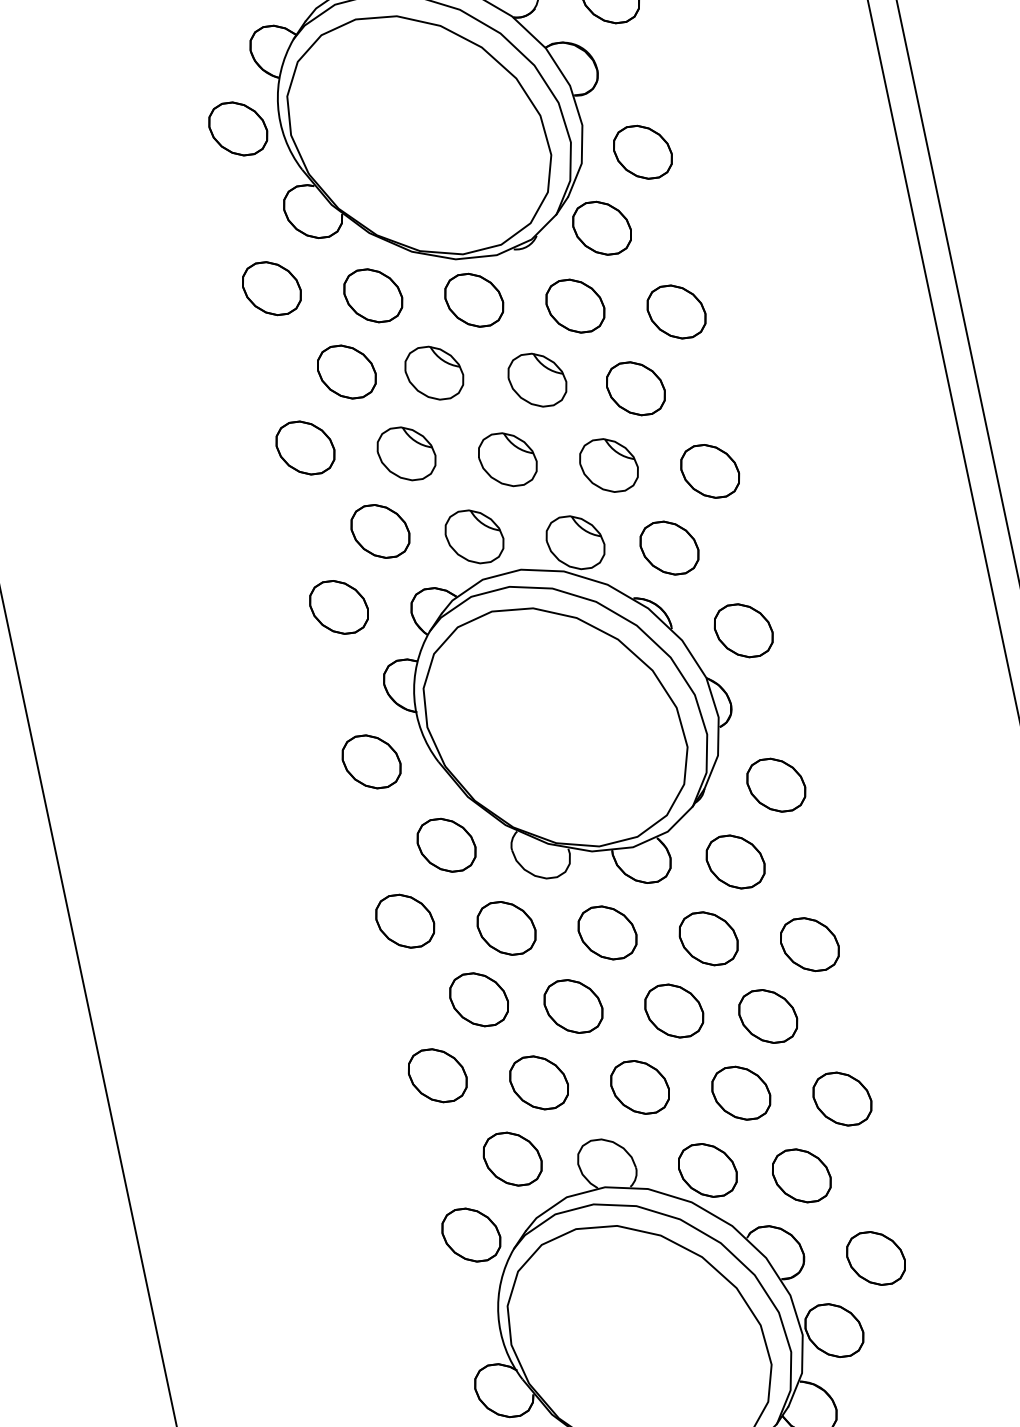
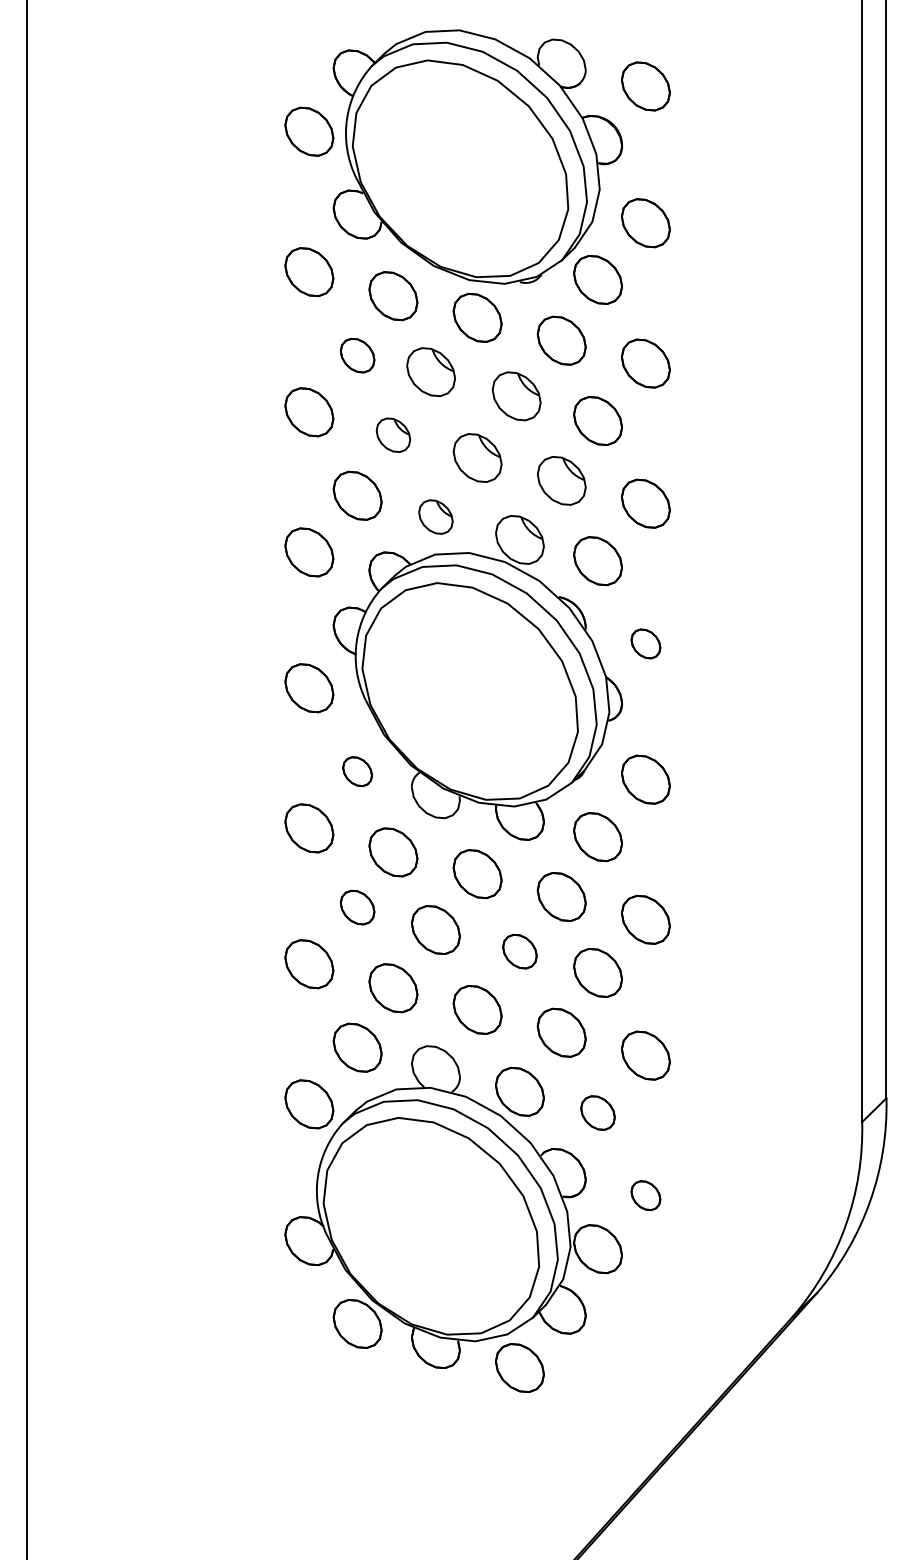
part: (346, 371) -> (357, 355), size x0.7
part: (406, 454) -> (393, 435), size x0.7
part: (473, 536) -> (435, 516), size x0.7
part: (743, 630) -> (645, 643), size x0.6
part: (446, 845) -> (357, 771), size x0.6
part: (478, 999) -> (357, 907), size x0.7
part: (673, 1010) -> (519, 951), size x0.7
part: (801, 1175) -> (597, 1112), size x0.7
part: (875, 1258) -> (645, 1195), size x0.6

